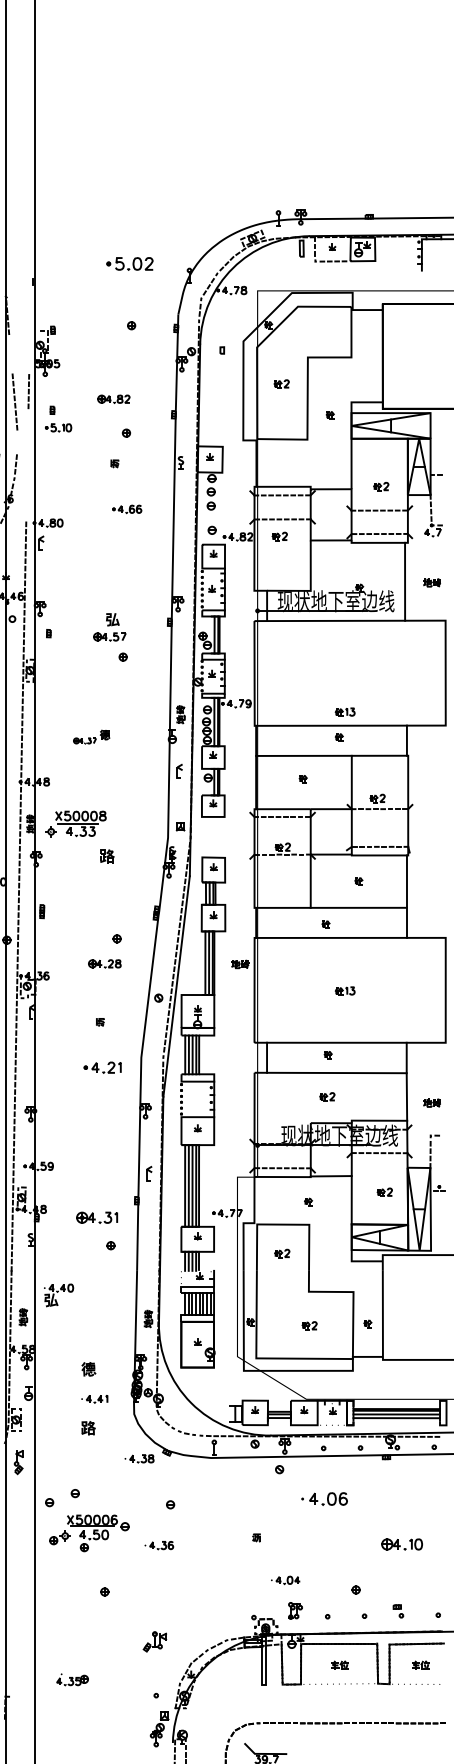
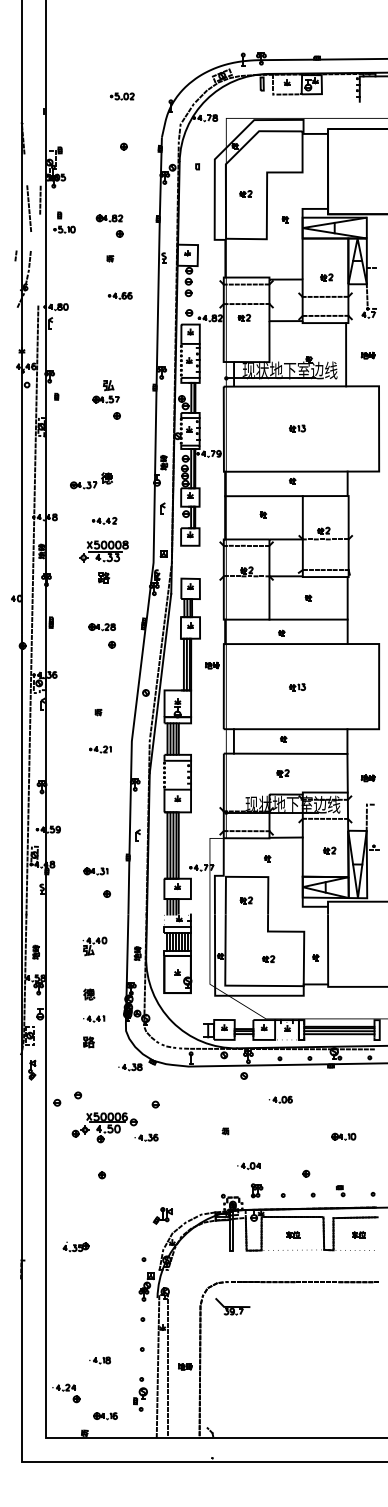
part: (128, 263) -> (121, 96), size x0.62
part: (113, 399) -> (109, 218), moved
part: (345, 712) -> (297, 428), moved
part: (91, 736) -> (91, 480), size x1.43
part: (107, 785) -> (104, 520), added
part: (75, 824) -> (103, 551), moved
part: (103, 964) -> (101, 627), moved
part: (102, 1067) -> (100, 749), size x0.71
part: (96, 1217) -> (95, 871), size x0.71
part: (58, 1295) -> (94, 946), moved
part: (324, 1498) -> (280, 1099), size x0.62
part: (89, 1533) -> (104, 1127), moved
part: (401, 1544) -> (343, 1136), size x0.71
part: (154, 1641) -> (162, 1215), moved

